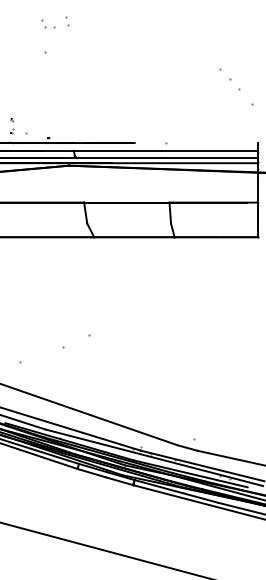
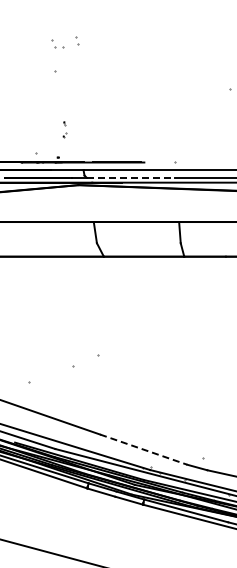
part: (12, 125) -> (65, 128), moved
line: (121, 158) -> (131, 177), solid -> dashed
line: (134, 430) -> (144, 449), solid -> dashed

